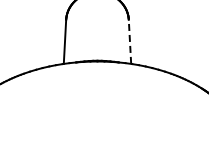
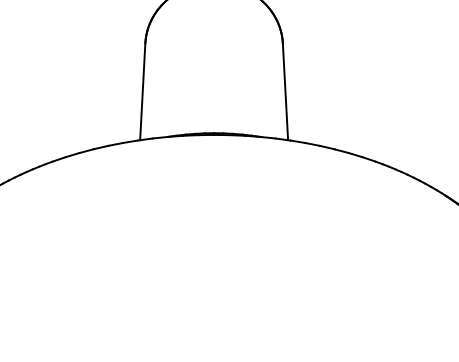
line: (129, 41) -> (284, 90), dashed -> solid

